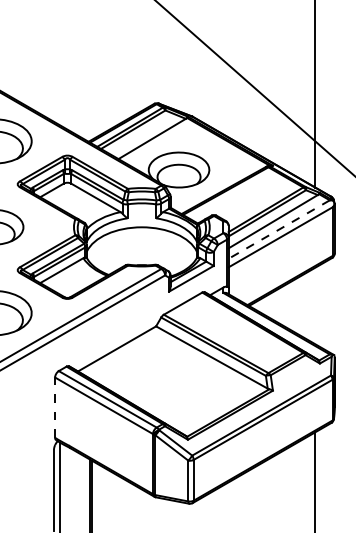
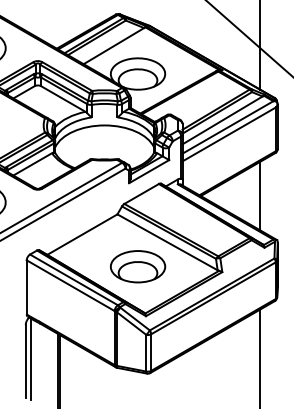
line: (278, 229) -> (227, 127), dashed -> solid
line: (315, 305) -> (260, 195), added
part: (178, 384) -> (137, 266), added
line: (55, 407) -> (27, 287), dashed -> solid

